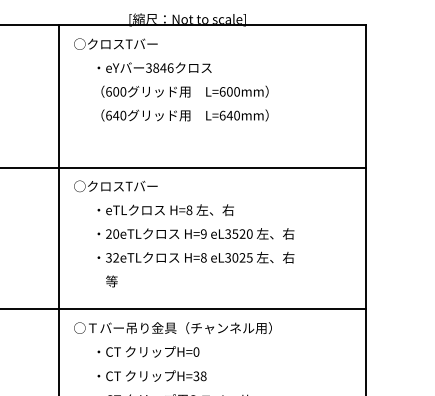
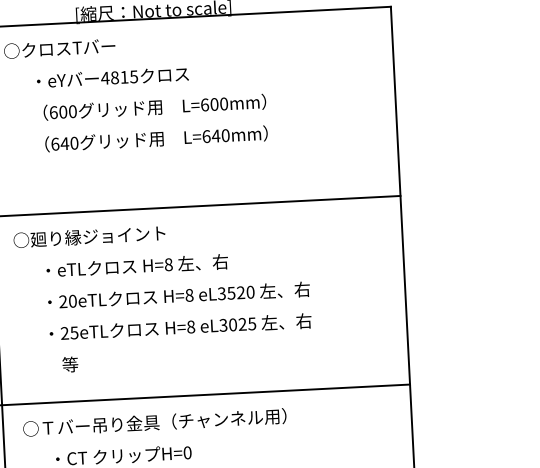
text: (159, 67) -> (119, 76), 3846 -> 4815
text: (137, 186) -> (98, 236), ○クロスTバー -> ○廻り縁ジョイント
text: (203, 233) -> (189, 294), H=9 -> H=8
text: (112, 257) -> (69, 332), 32eTL -> 25eTL

